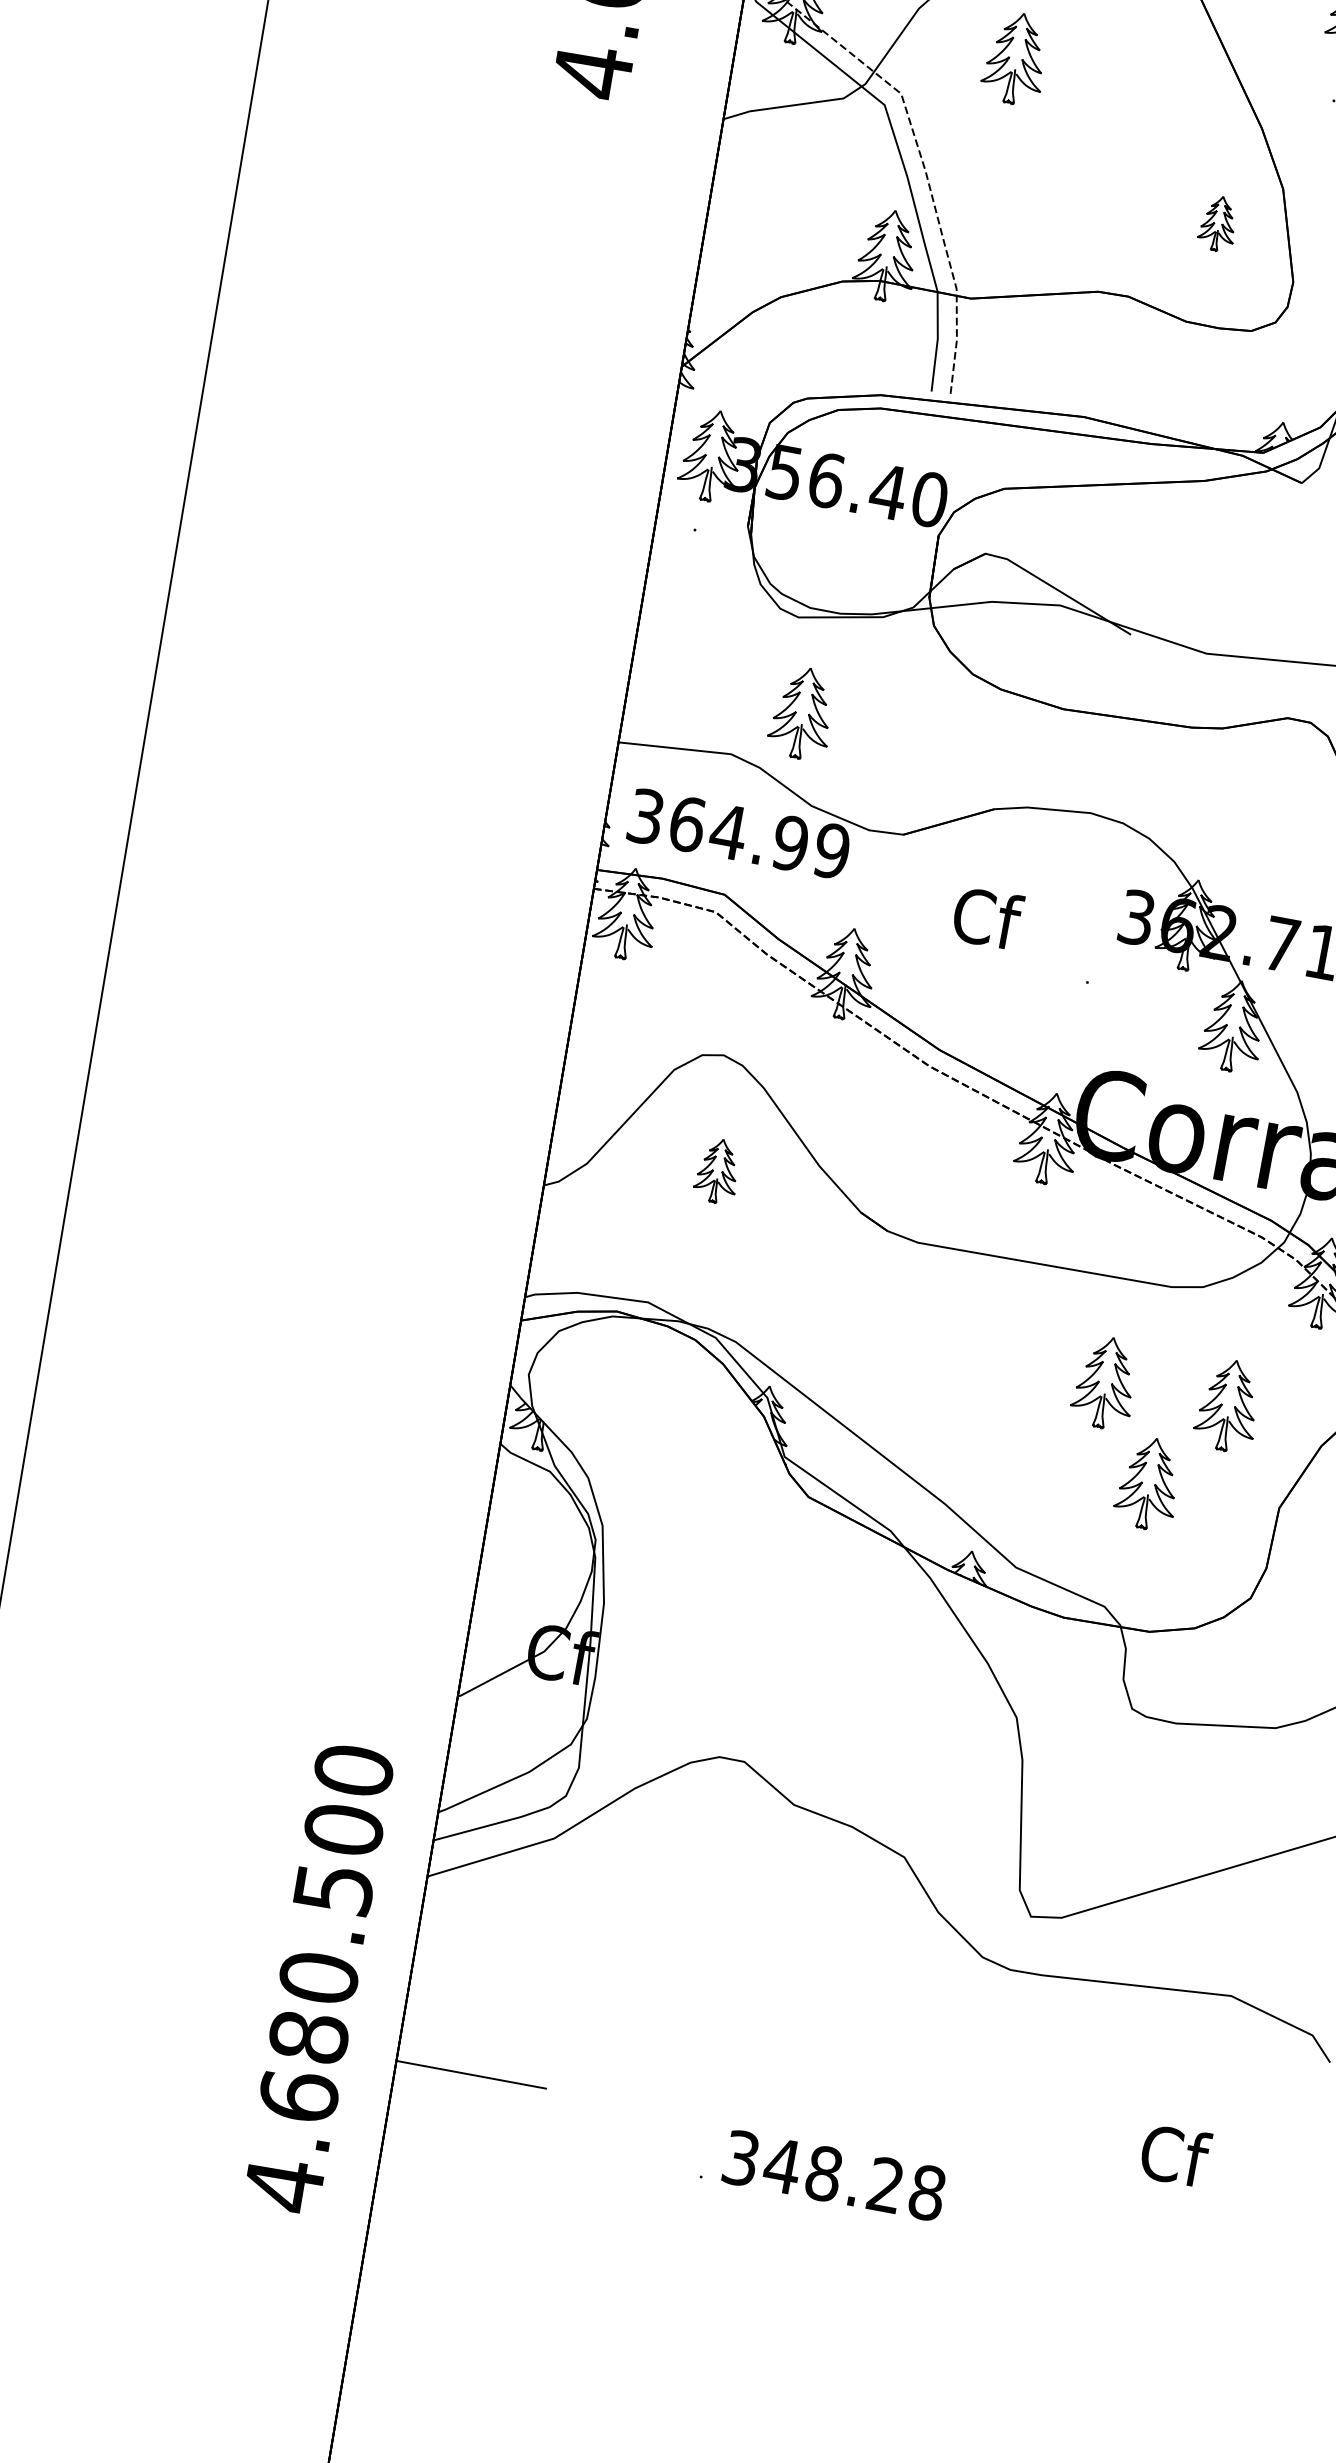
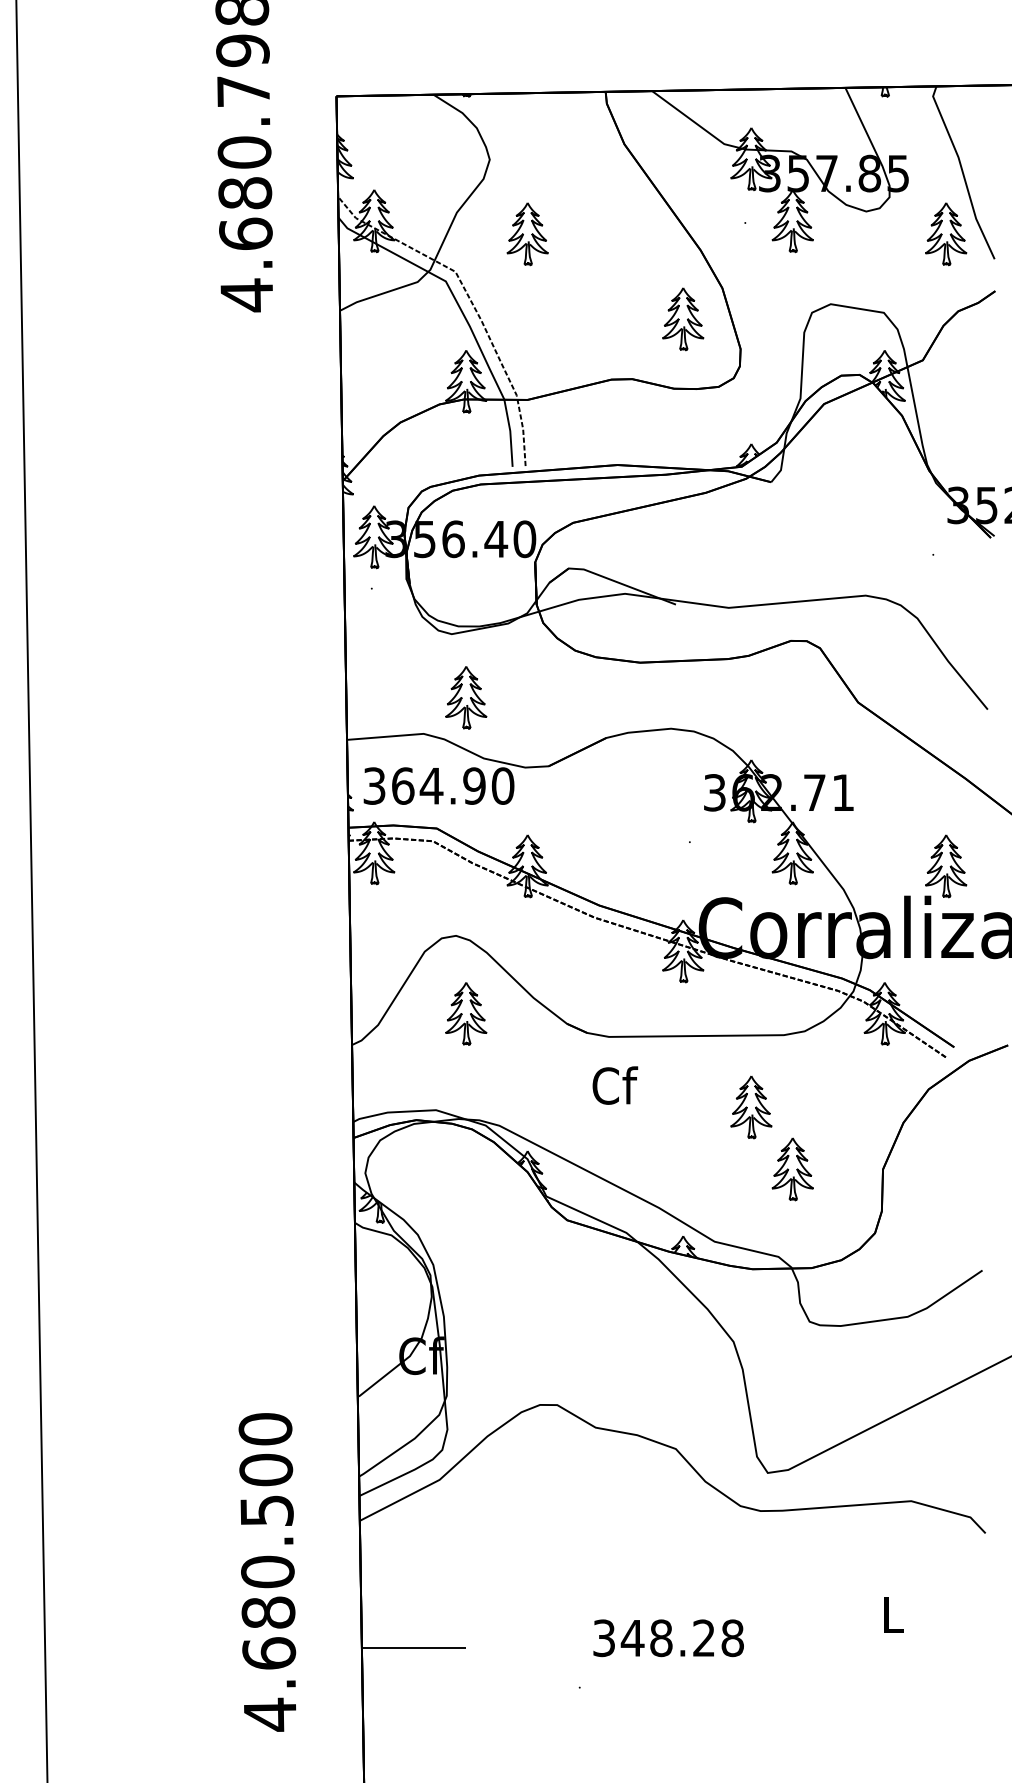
part: (1218, 224) -> (683, 319), size x1.67
text: (831, 850) -> (502, 785), 364.99 -> 364.90
text: (988, 918) -> (615, 1085), moved
part: (718, 1170) -> (466, 1013), size x1.43
part: (1228, 1405) -> (836, 1107), removed
text: (318, 1978) -> (267, 1572), moved
text: (1175, 2155) -> (893, 1614), Cf -> L
text: (834, 2176) -> (668, 1638), moved

